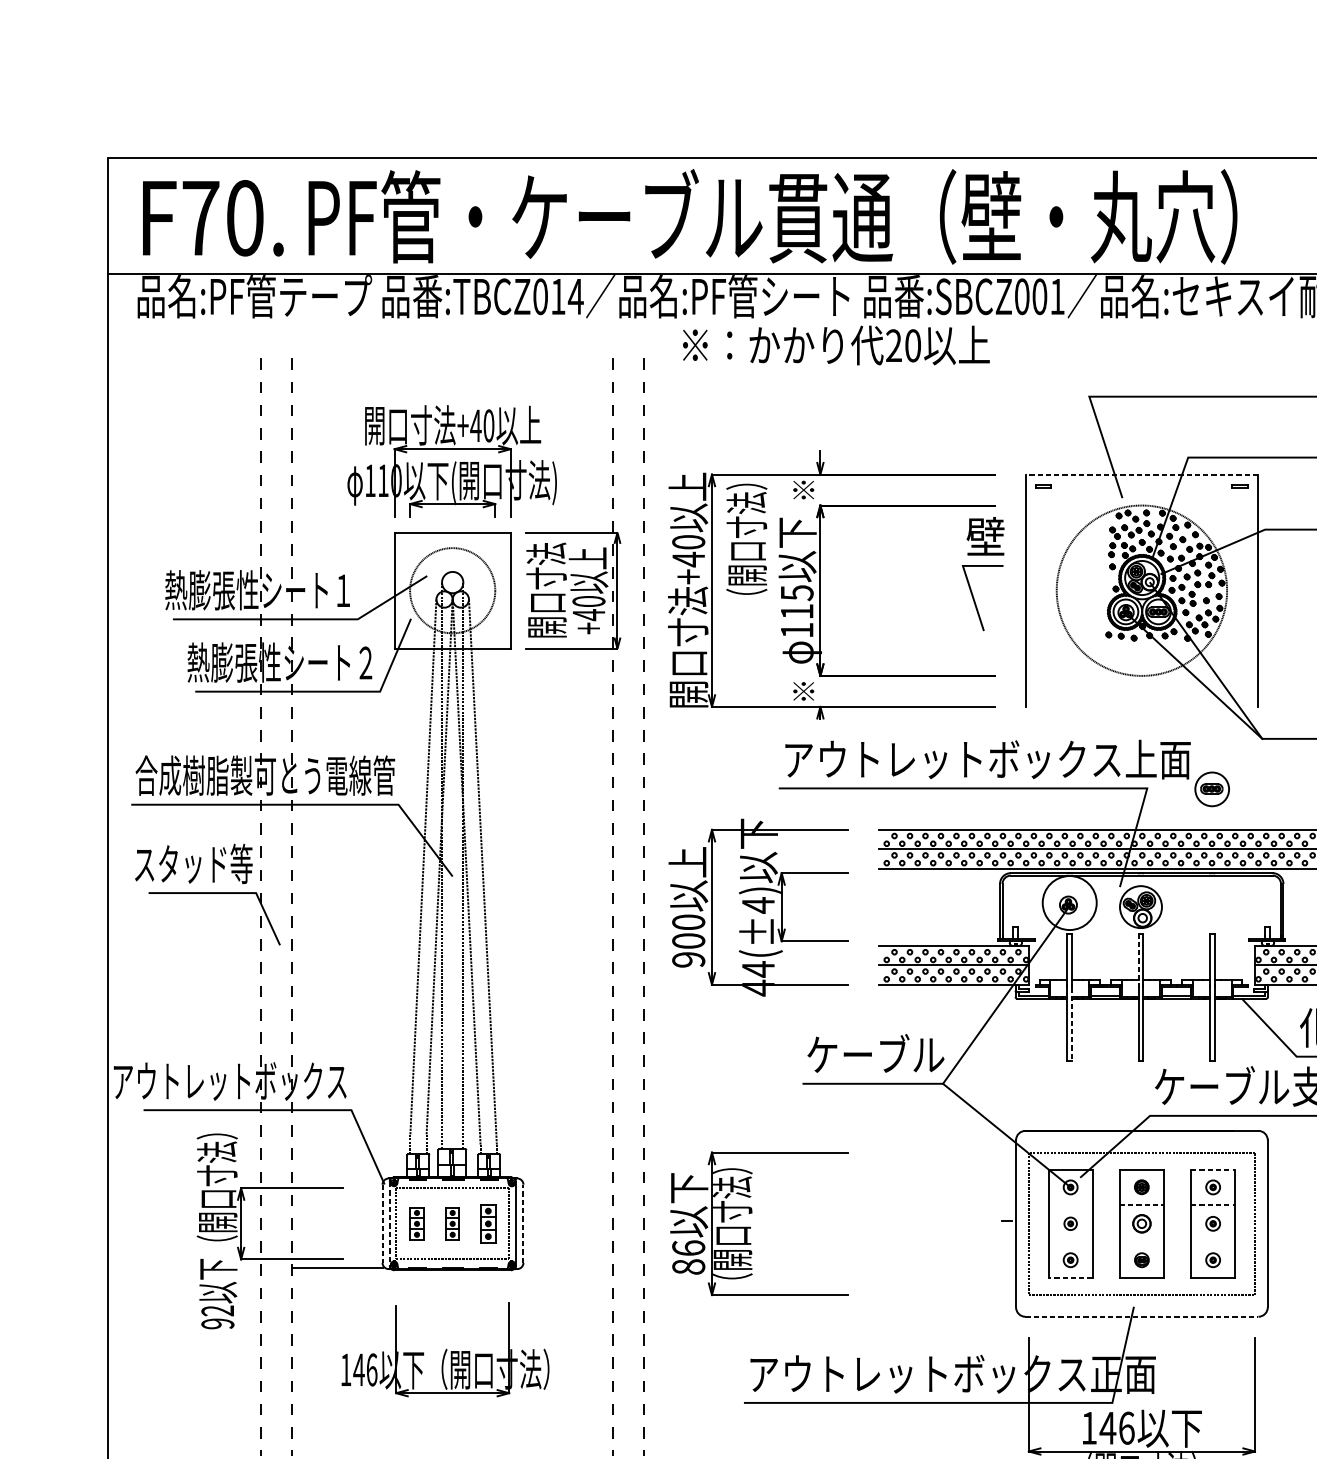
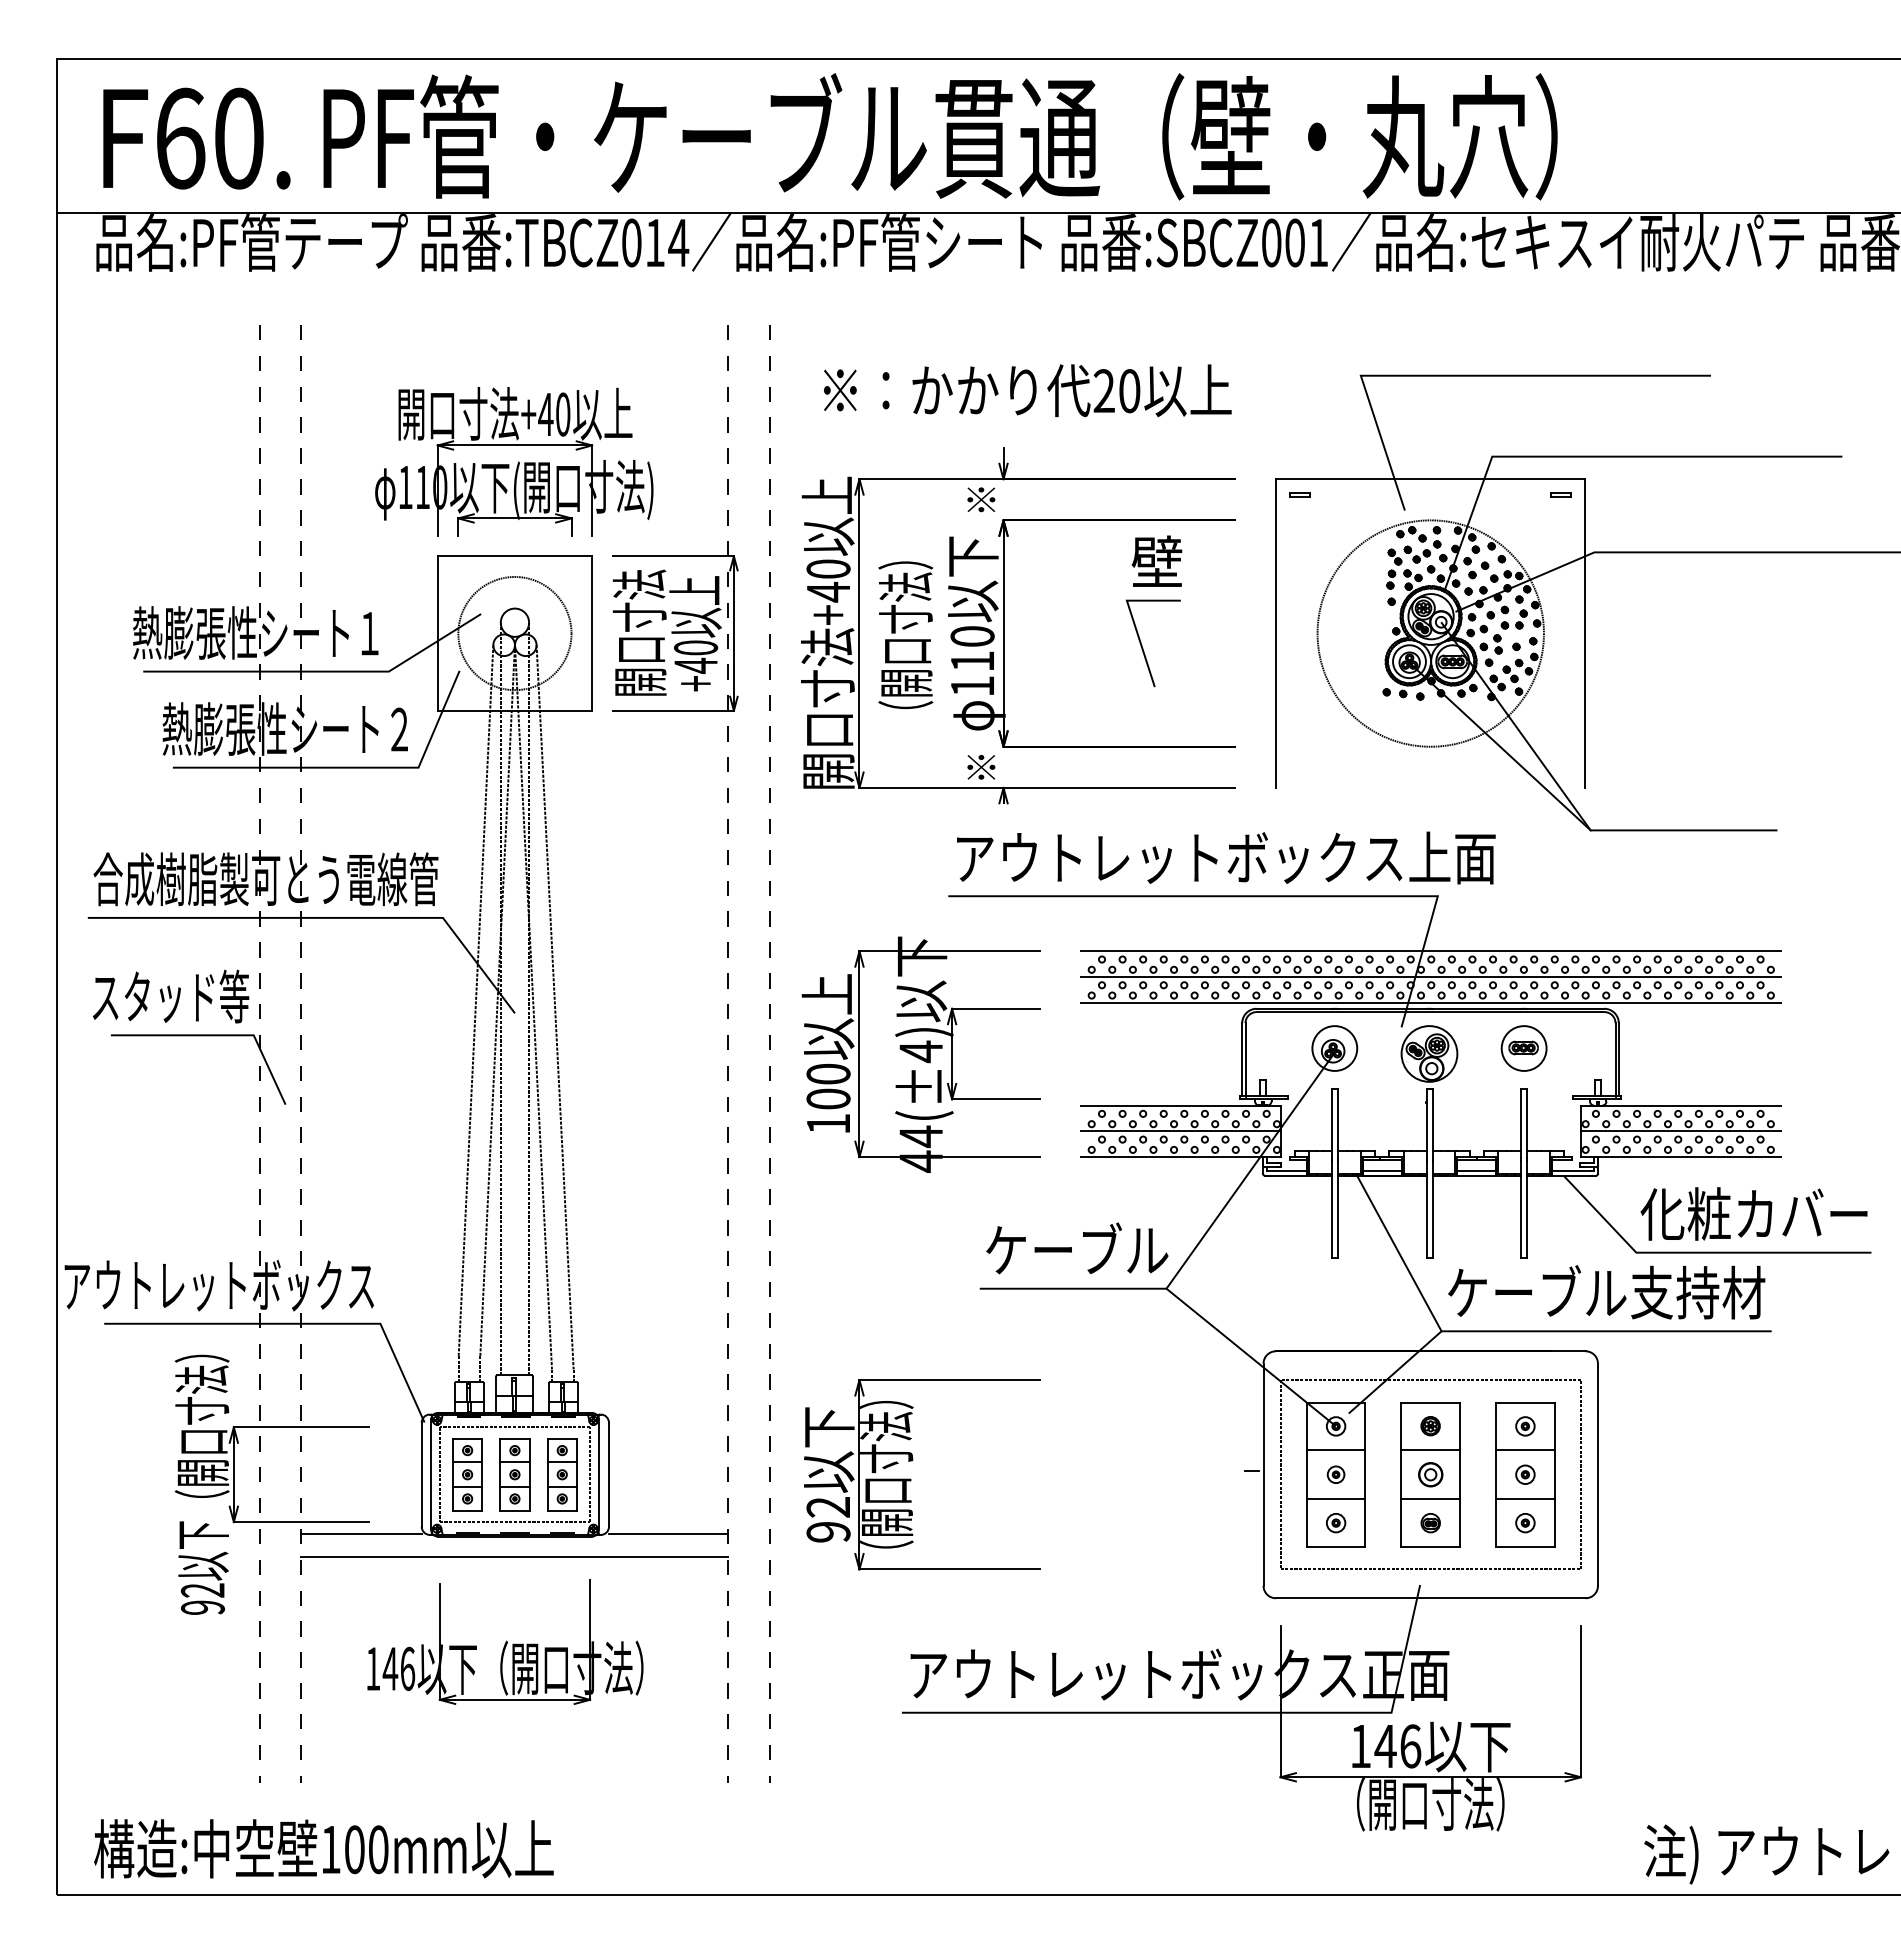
text: (200, 218) -> (180, 138), F70. -> F60.
text: (836, 345) -> (1027, 390), moved
line: (1141, 474) -> (1430, 479), dashed -> solid
text: (746, 539) -> (905, 635), moved
part: (982, 566) -> (1153, 601), moved
text: (797, 592) -> (972, 636), 115 -> 110
part: (1211, 789) -> (1523, 1048), moved
circle: (1069, 903) -> (1334, 1048), size x0.62
line: (1138, 959) -> (1426, 1123), dashed -> solid
text: (688, 960) -> (828, 1124), 900 -> 100
line: (1071, 1024) -> (1337, 1209), dashed -> solid
line: (1117, 1056) -> (1398, 1252), added
line: (1213, 1169) -> (1525, 1402), dashed -> solid
line: (1070, 1205) -> (1335, 1450), added
line: (1142, 1205) -> (1431, 1450), dashed -> solid
line: (1213, 1205) -> (1525, 1450), dashed -> solid
line: (382, 1223) -> (421, 1474), dashed -> solid
line: (389, 1223) -> (431, 1474), dashed -> solid
part: (416, 1223) -> (467, 1474), size x1.67
part: (452, 1223) -> (514, 1474), size x1.67
part: (488, 1223) -> (562, 1474), size x1.43
line: (523, 1223) -> (608, 1474), dashed -> solid
line: (1070, 1242) -> (1335, 1499), added
line: (1141, 1242) -> (1430, 1499), added
line: (1213, 1242) -> (1525, 1499), added
text: (688, 1257) -> (828, 1519), 86 -> 92
line: (568, 1268) -> (668, 1533), added
line: (1070, 1277) -> (1335, 1546), dashed -> solid
line: (452, 1285) -> (514, 1556), added
line: (1141, 1316) -> (1430, 1598), dashed -> solid

